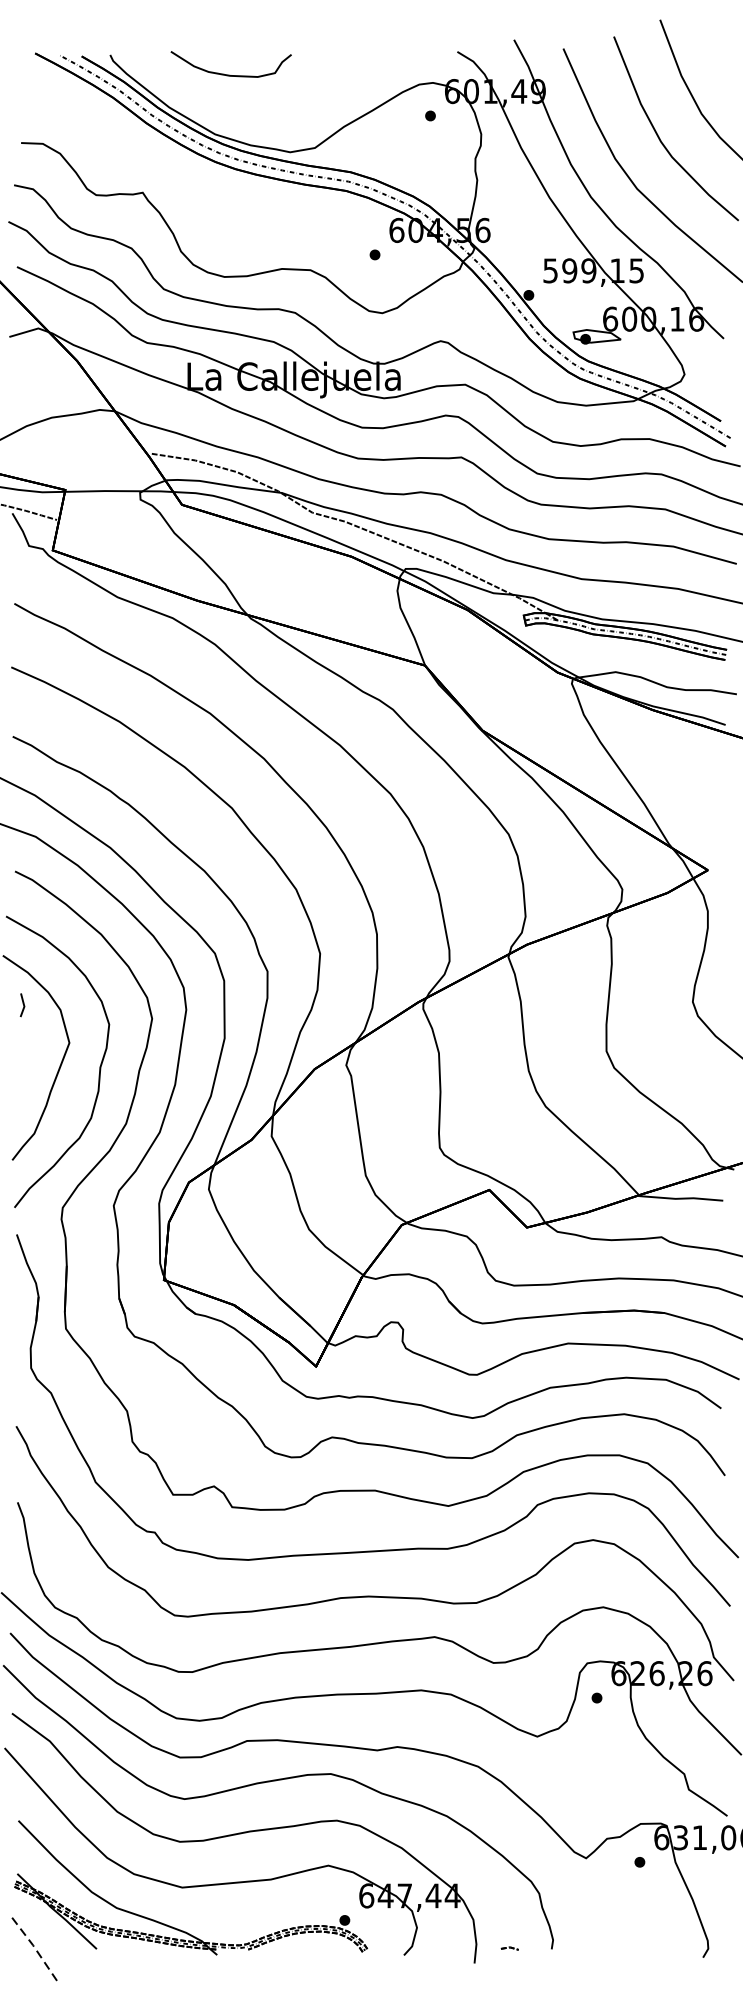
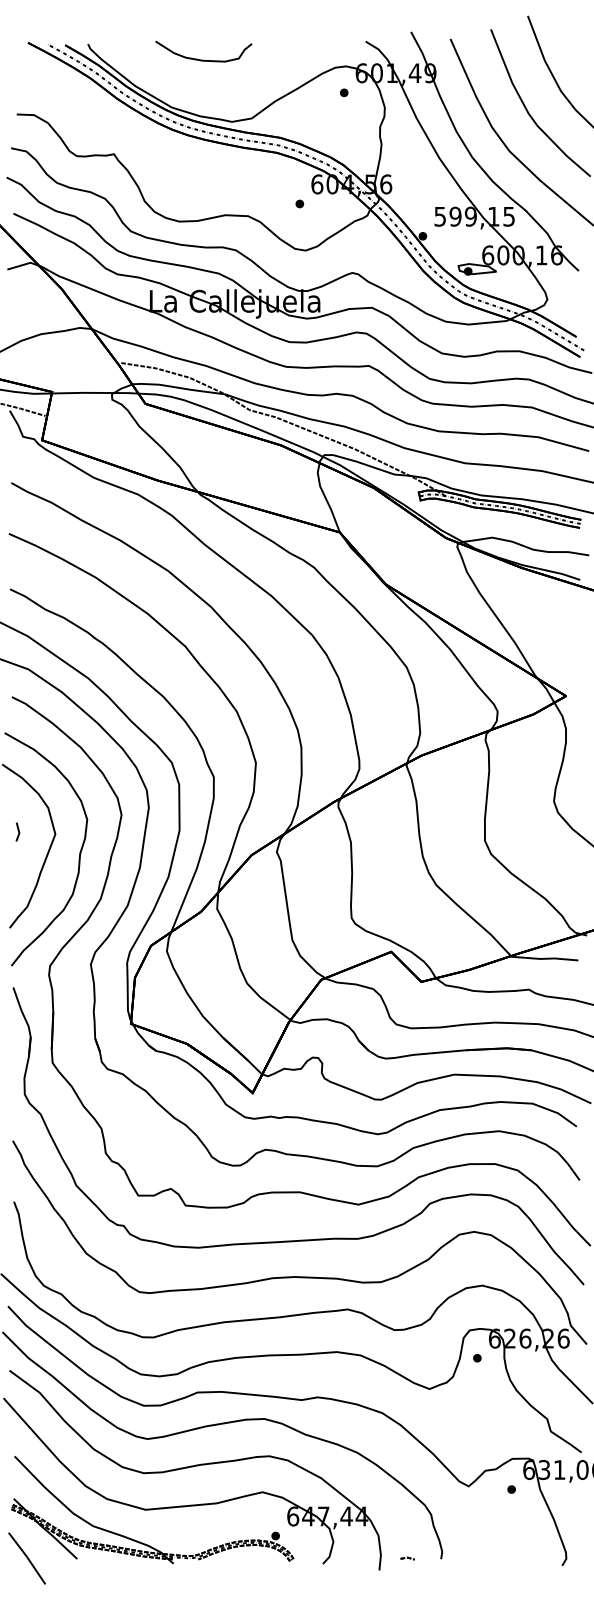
curve: (230, 74) -> (203, 59), moved
line: (22, 1003) -> (17, 830), moved
line: (34, 1947) -> (27, 1557), dashed -> solid

